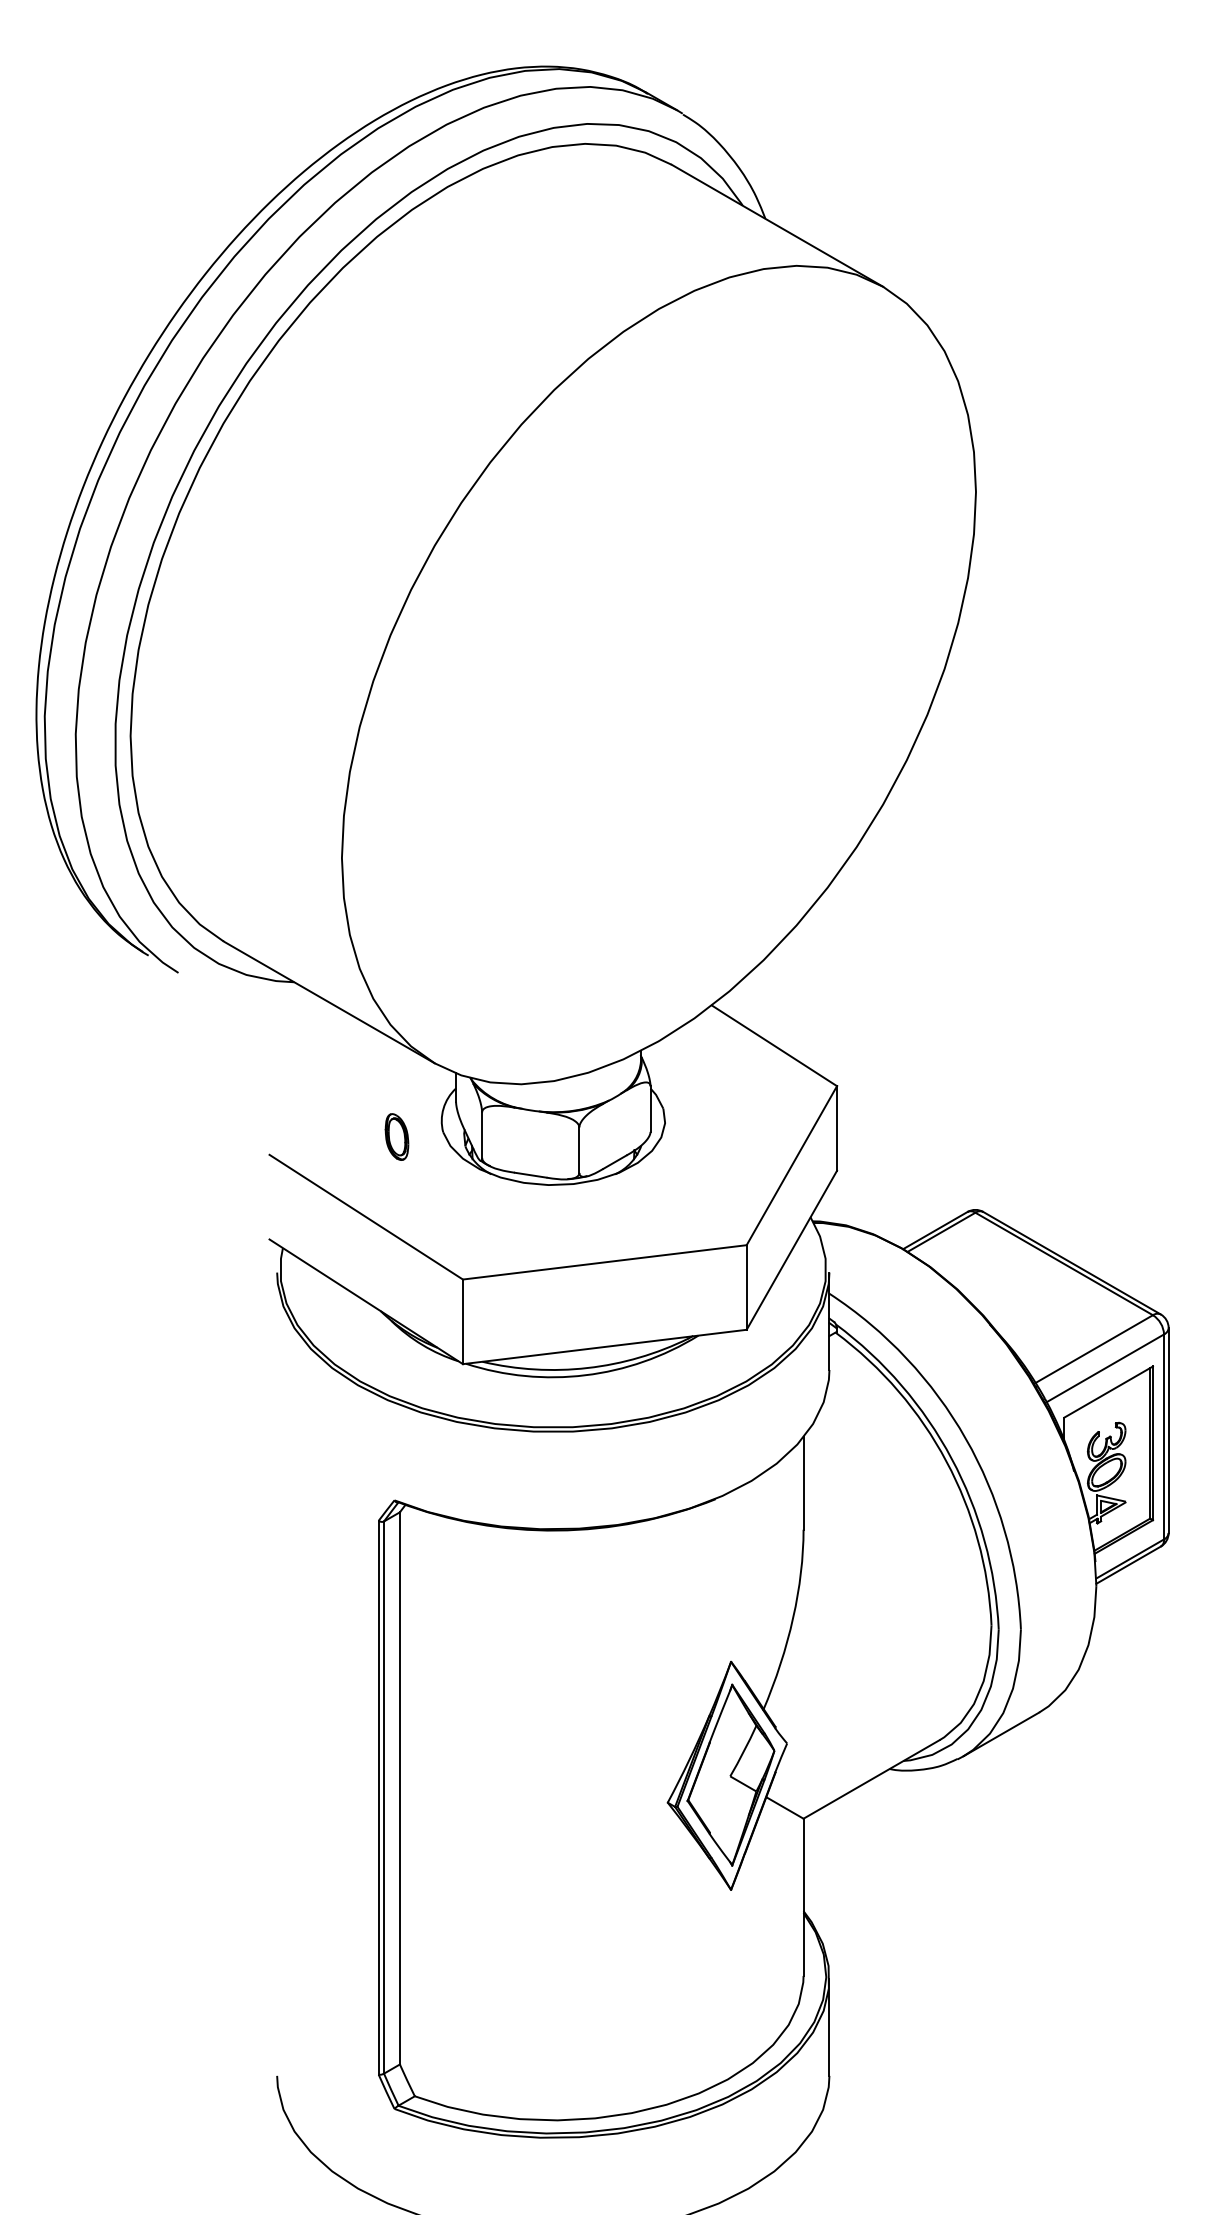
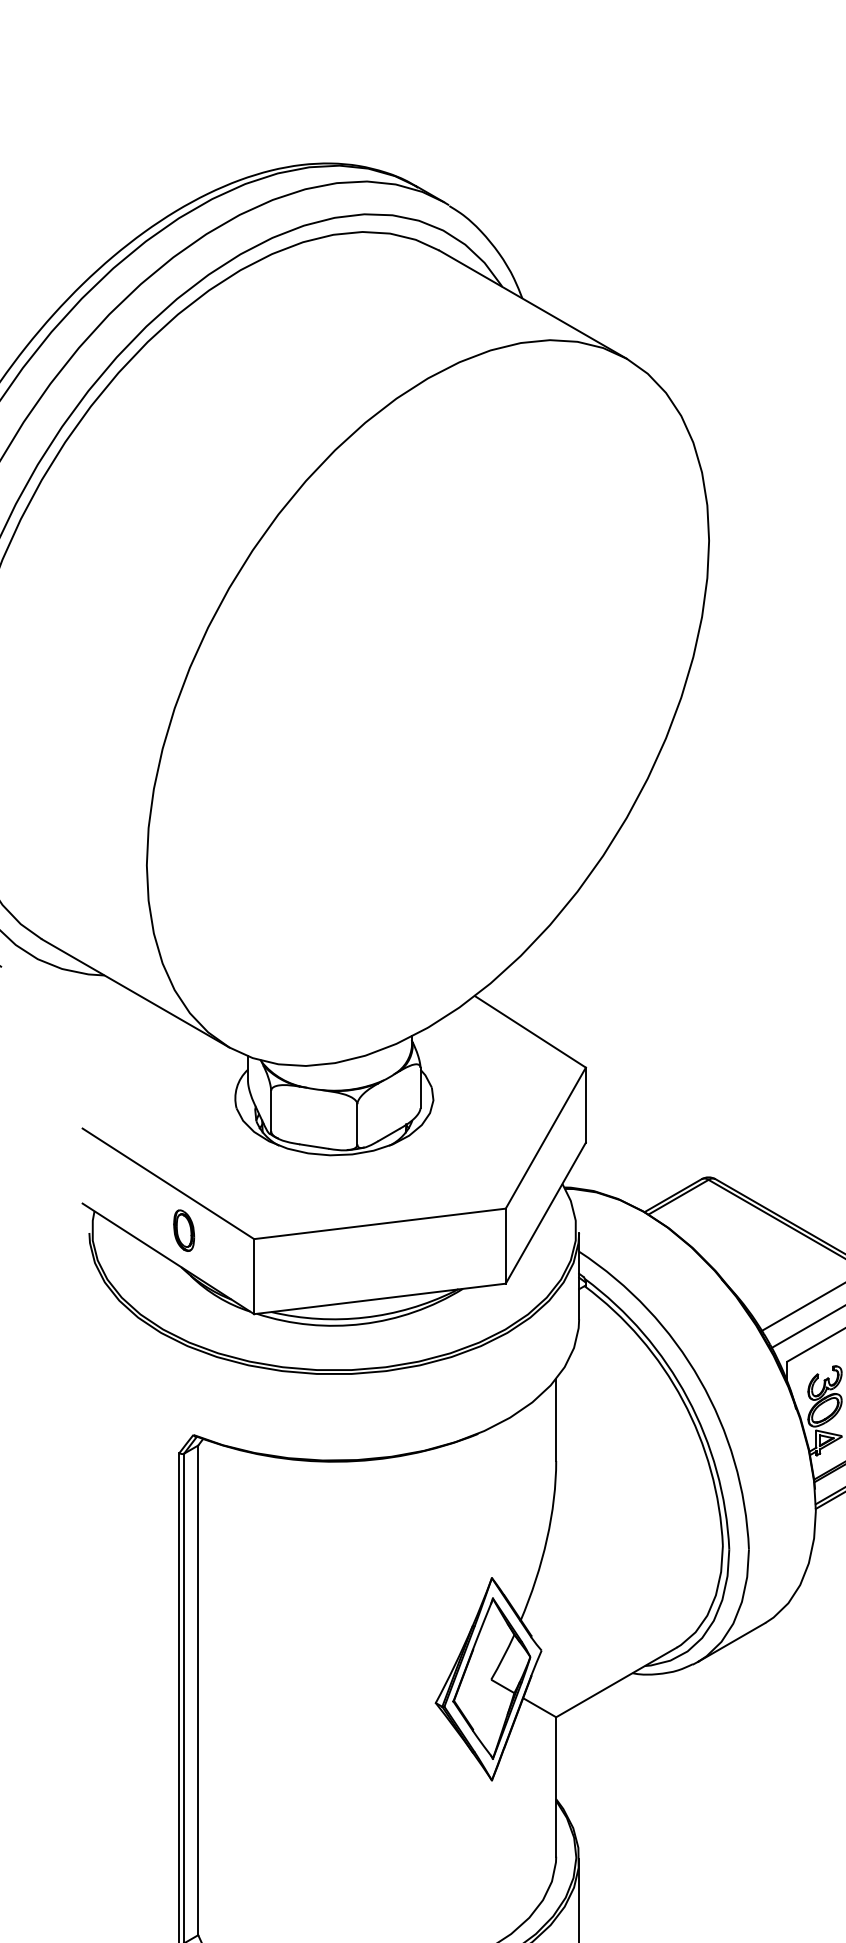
part: (396, 1136) -> (183, 1230), moved

